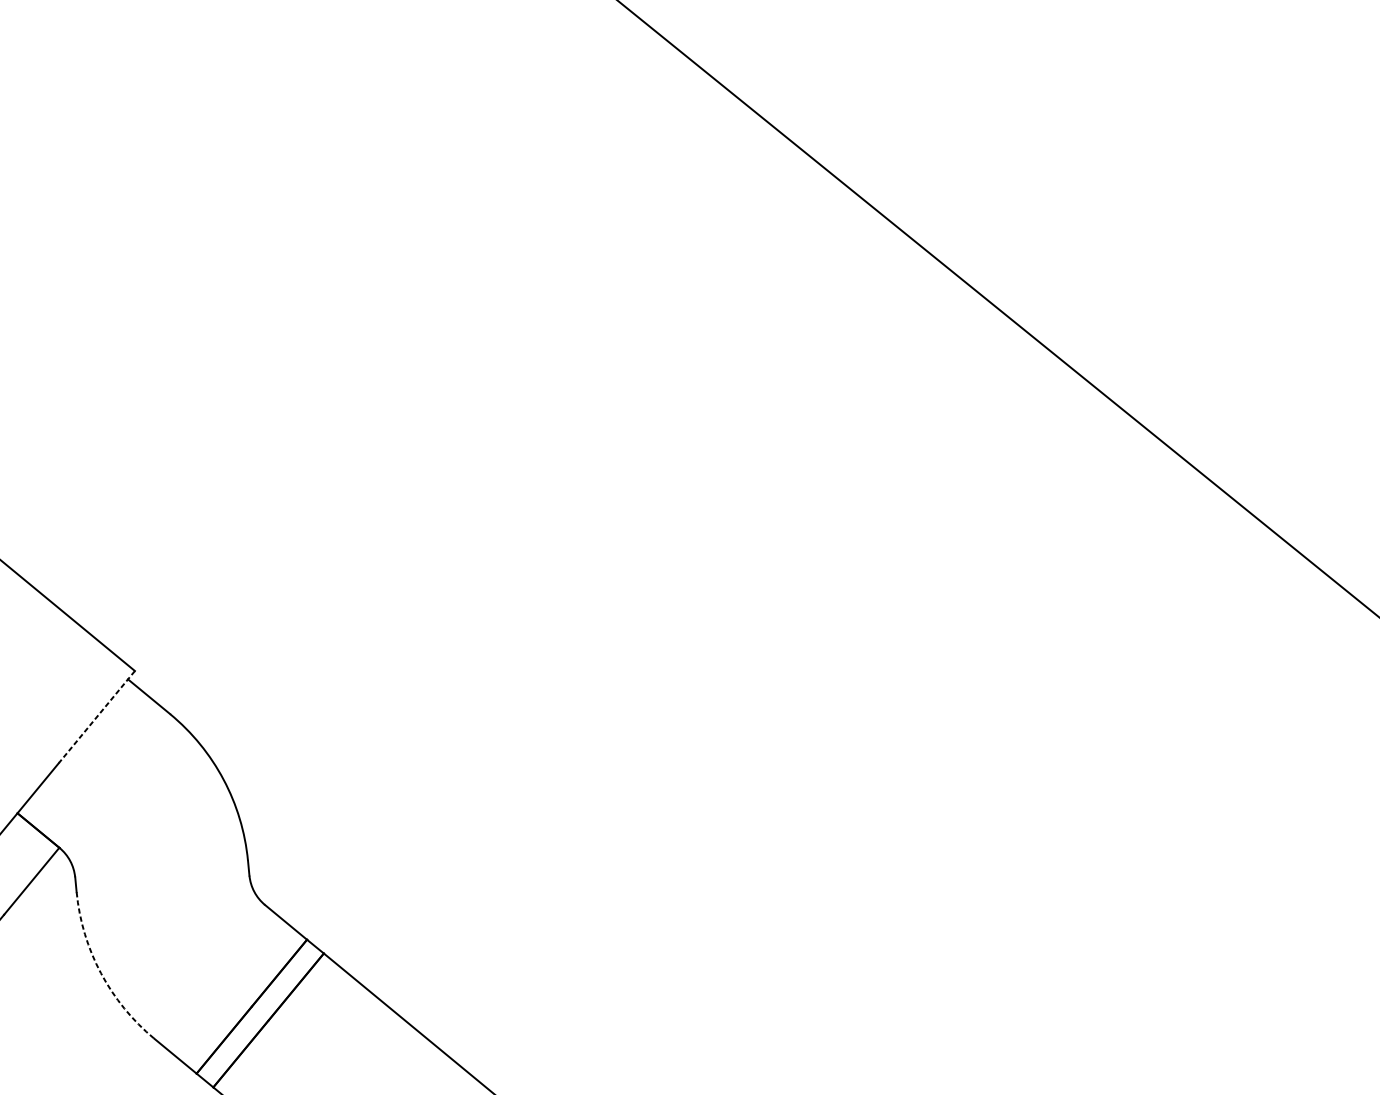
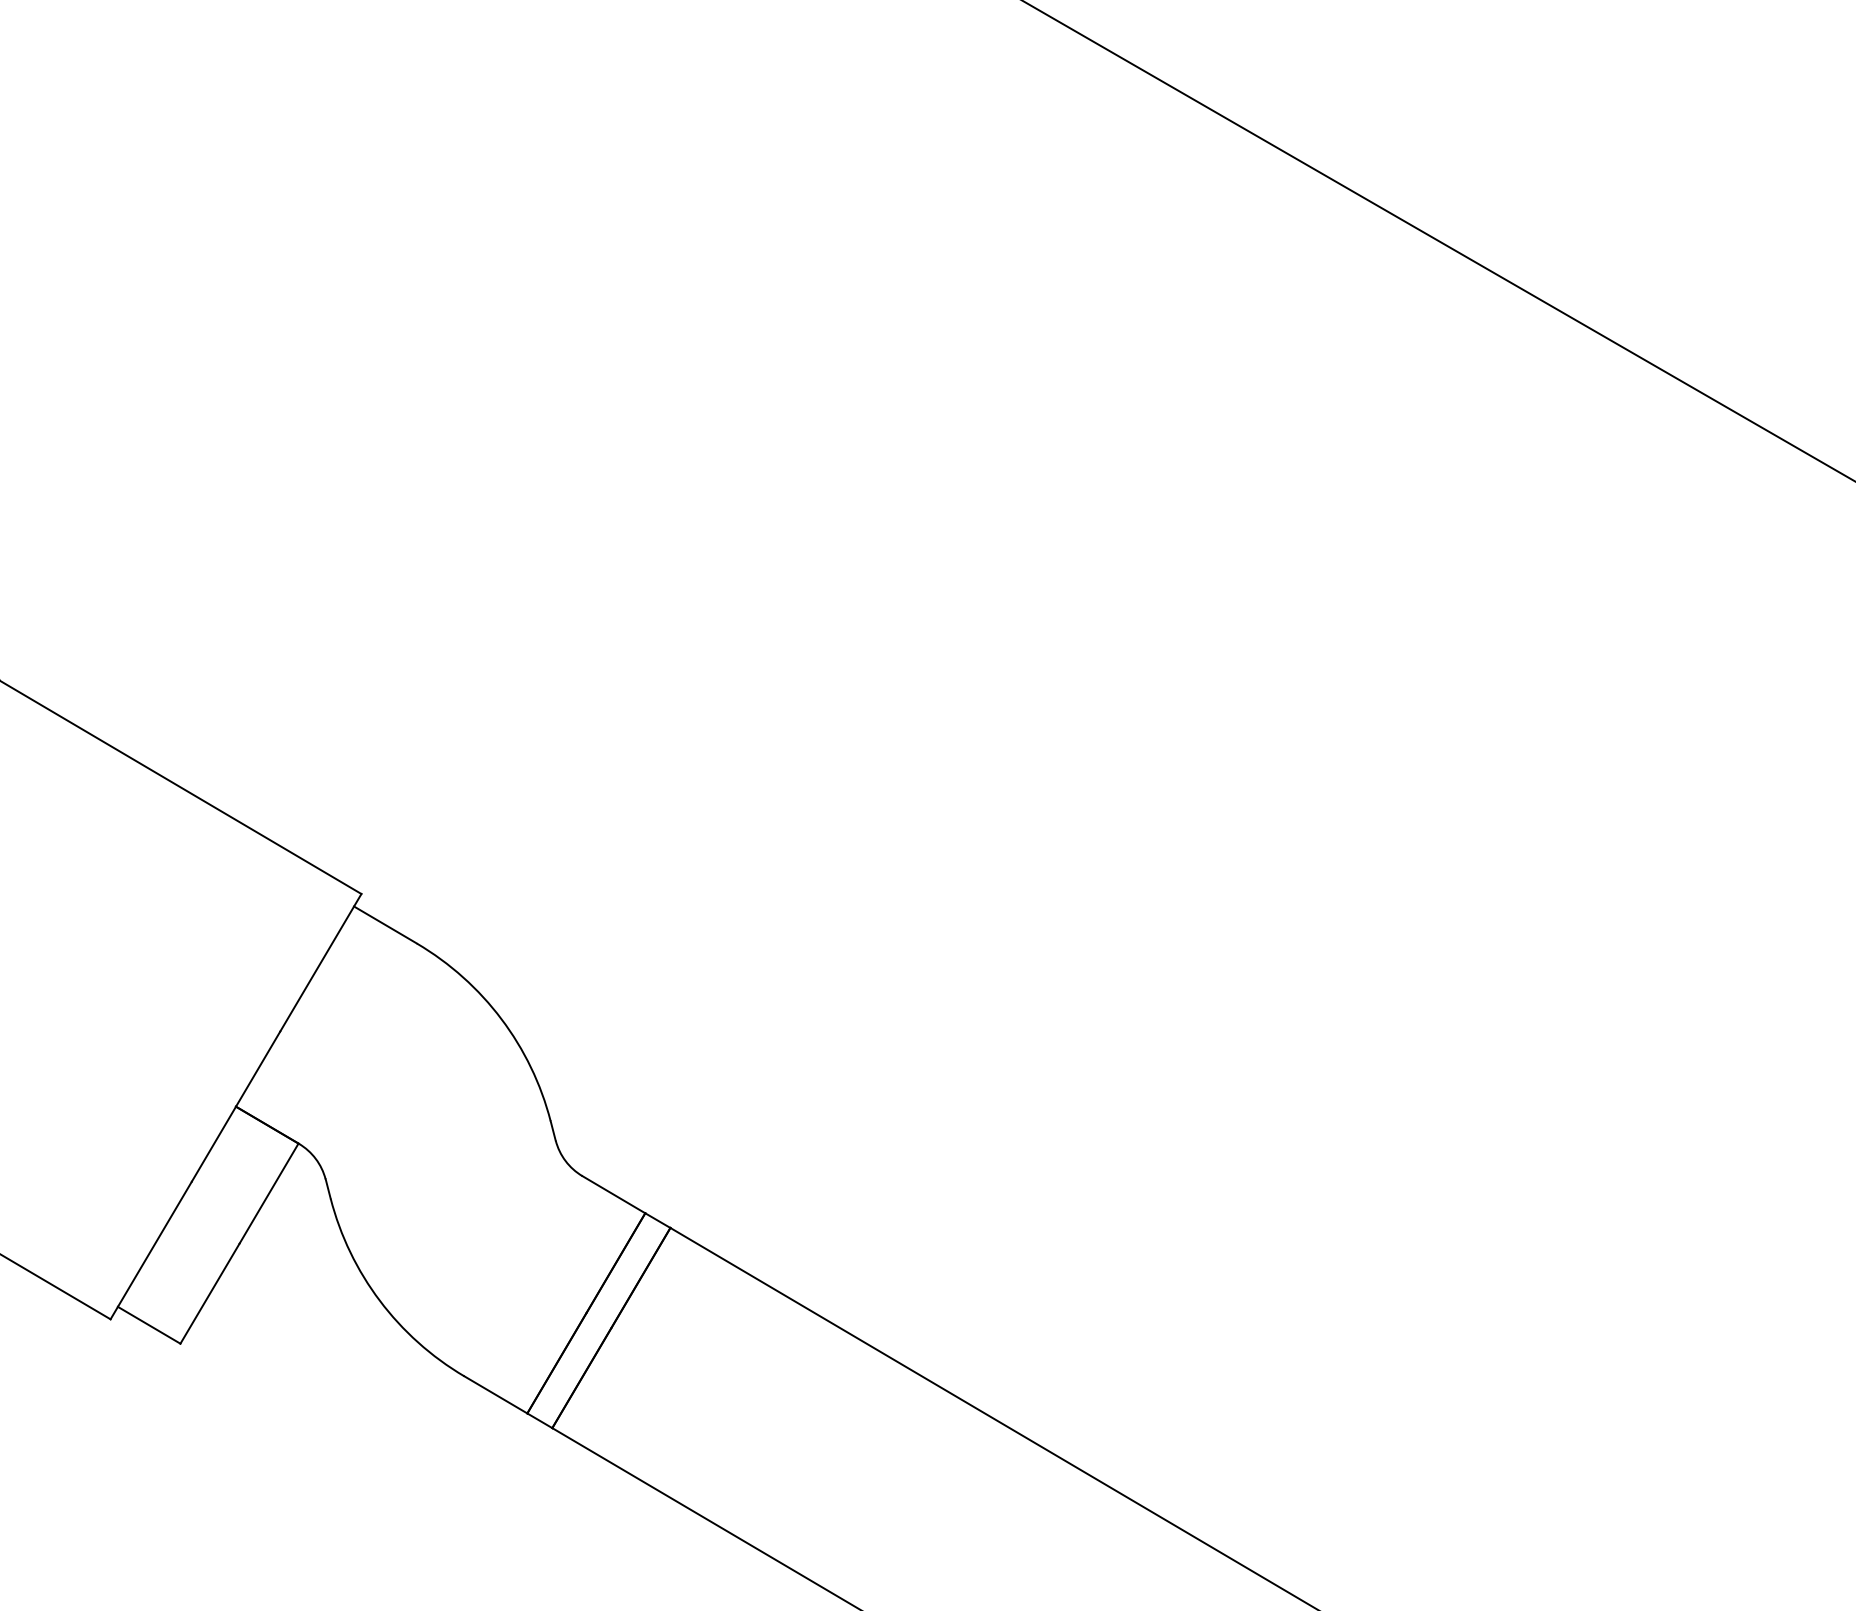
line: (96, 716) -> (320, 962), dashed -> solid
arc: (100, 973) -> (379, 1300), dashed -> solid

